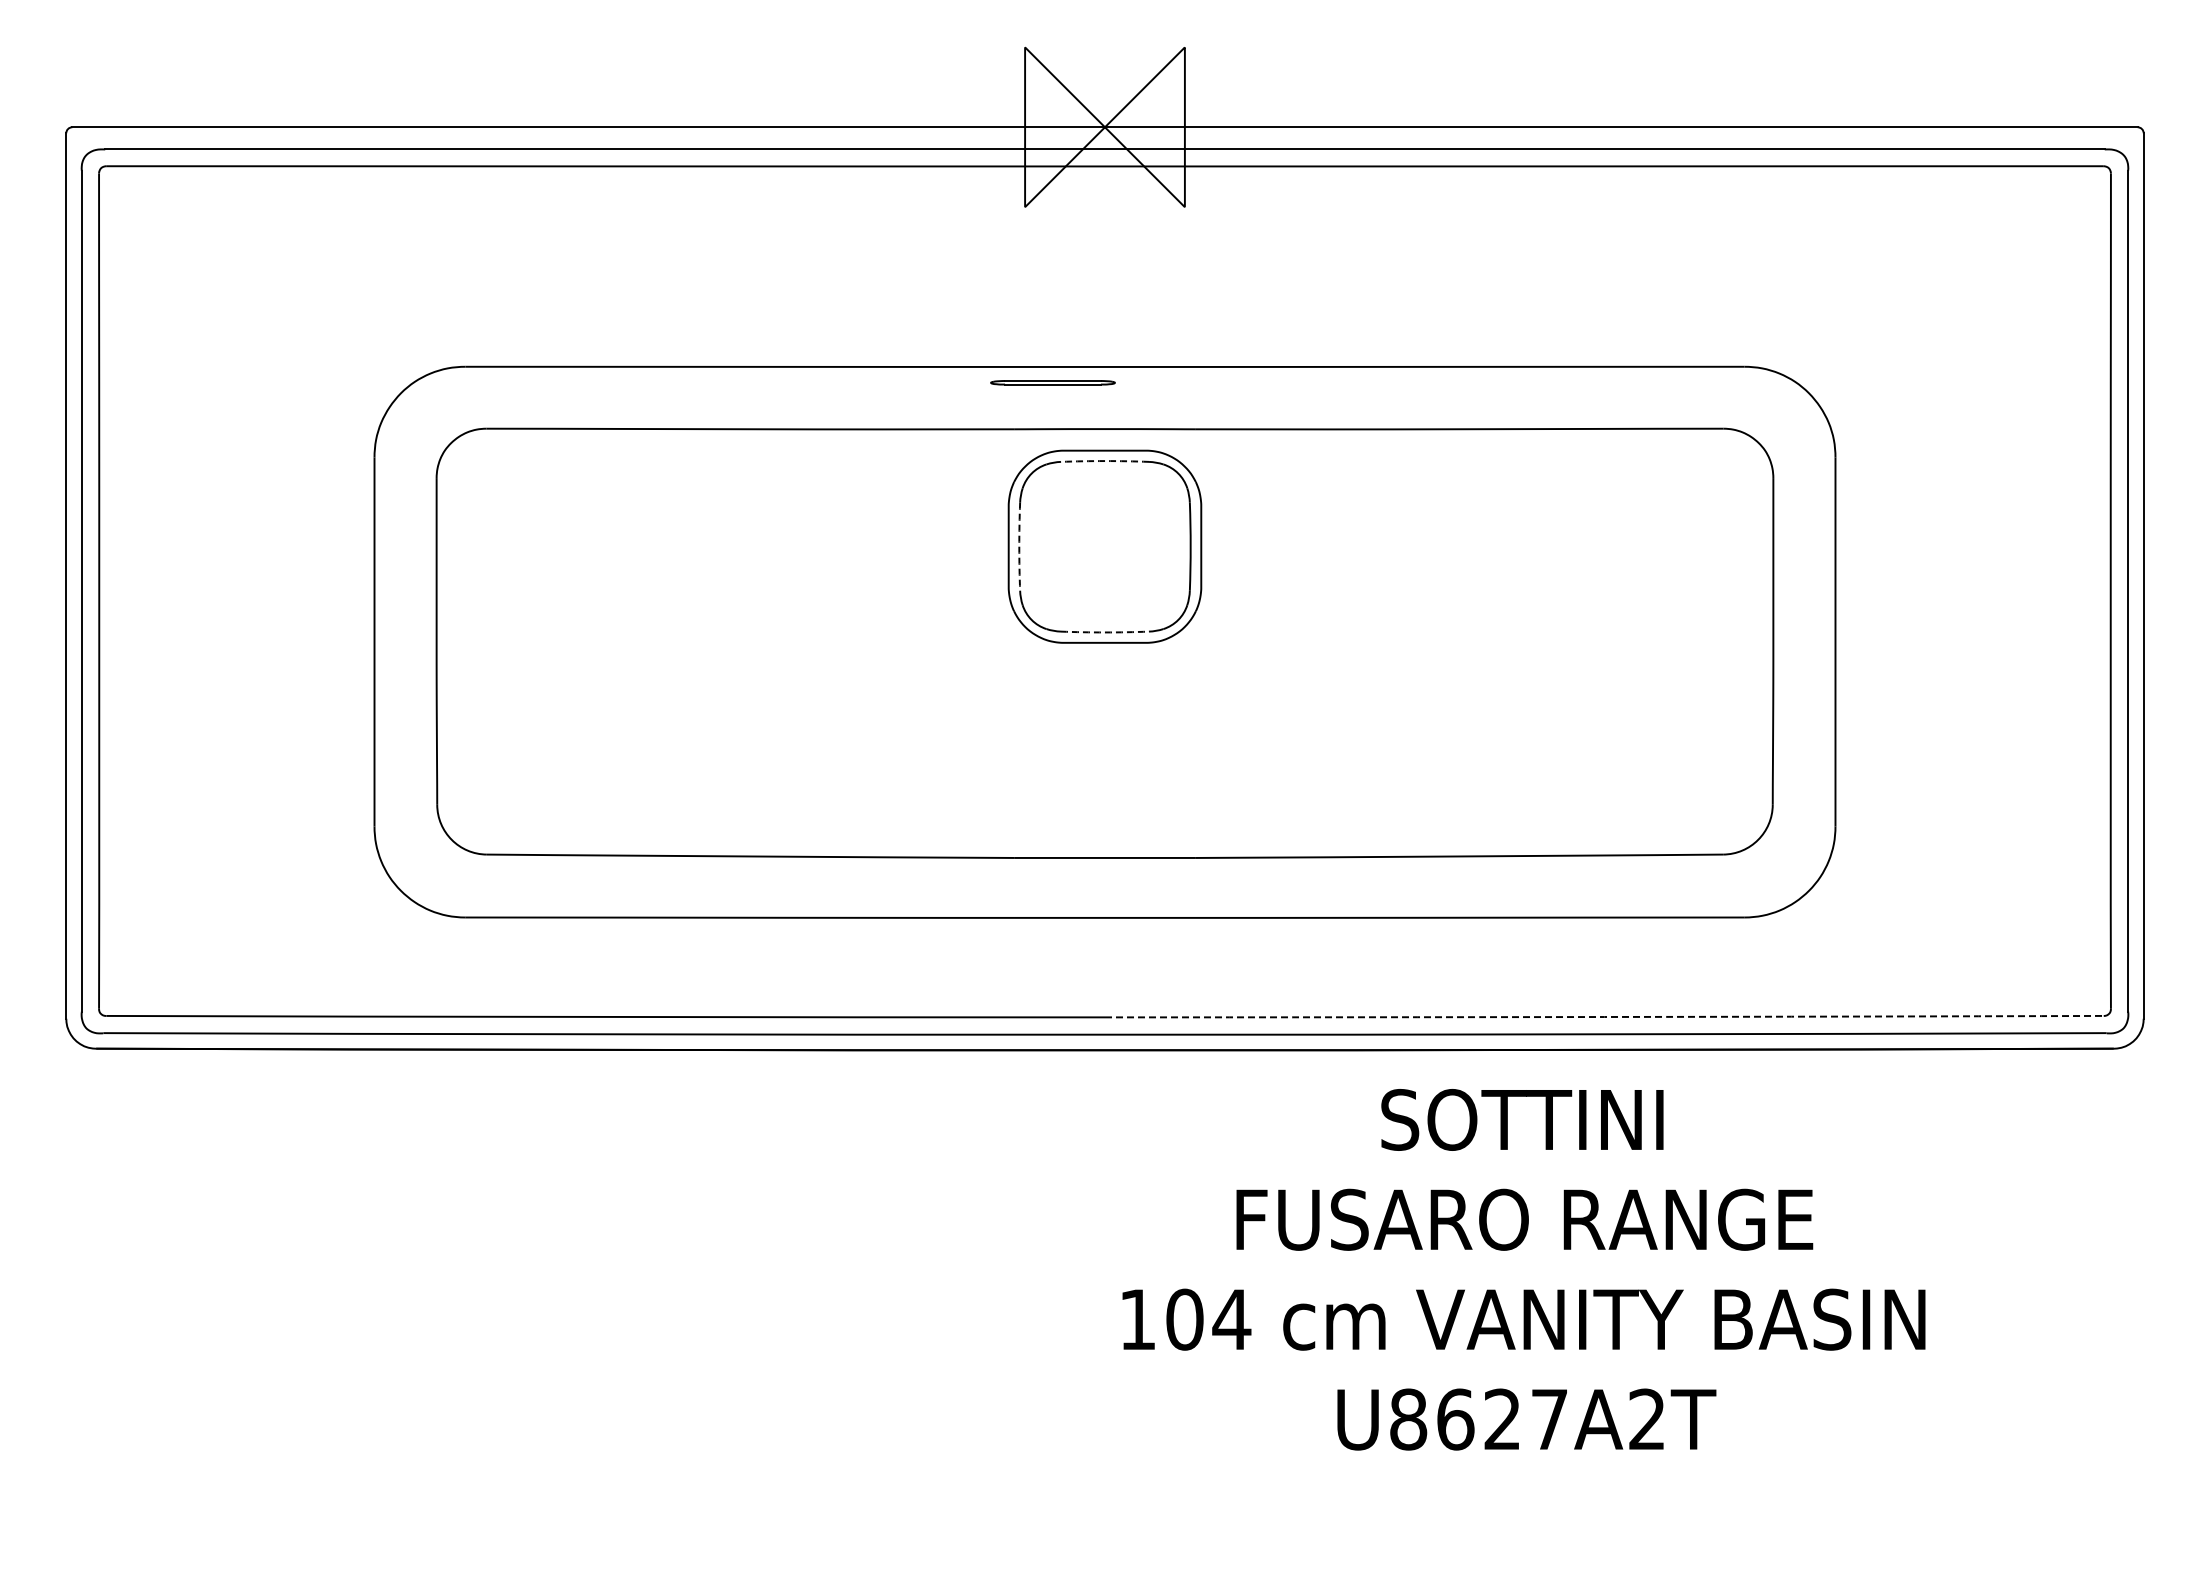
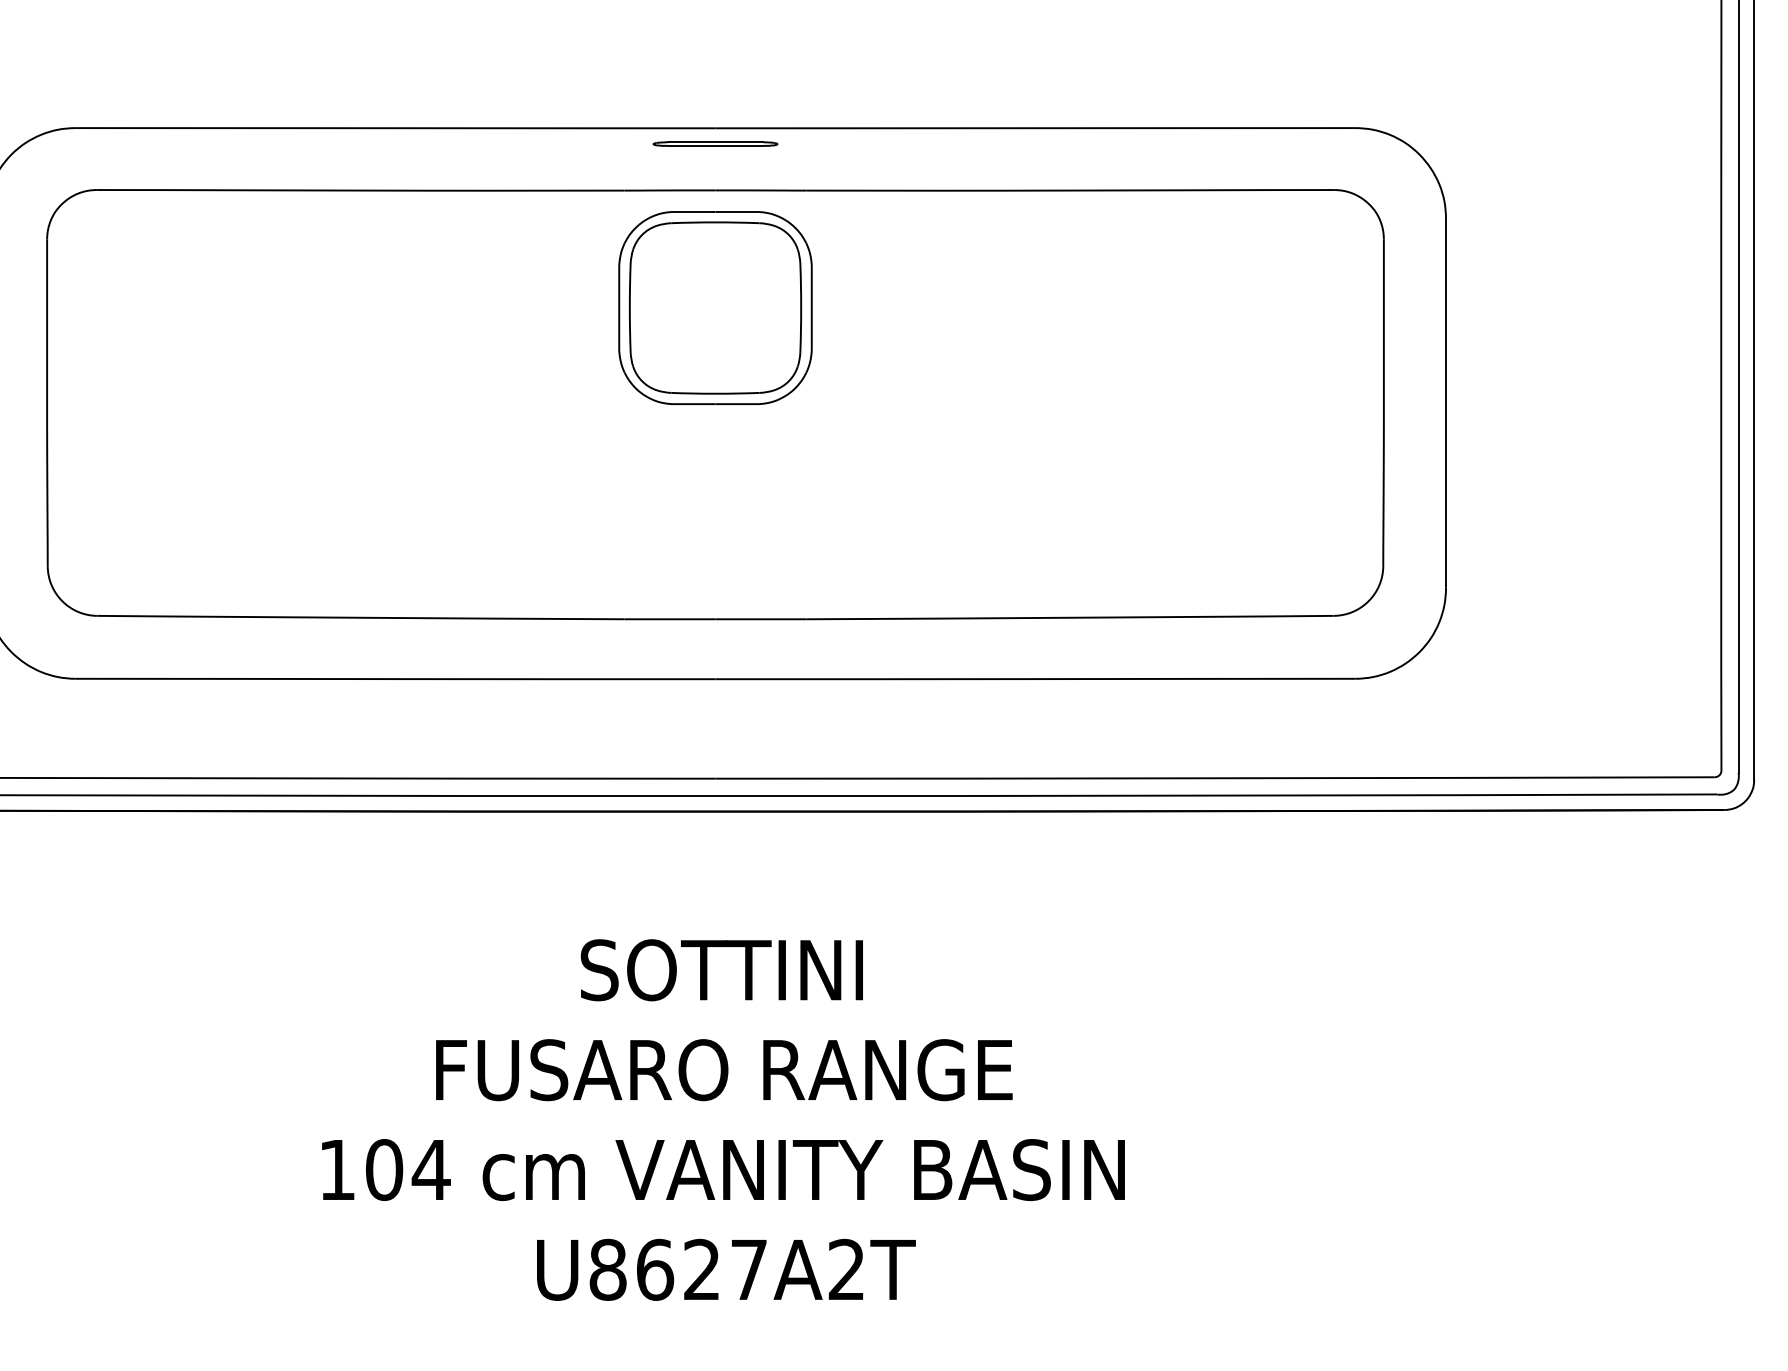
part: (1052, 382) -> (715, 143), moved
arc: (1104, 461) -> (715, 222), dashed -> solid
arc: (1019, 546) -> (630, 307), dashed -> solid
arc: (1105, 632) -> (716, 393), dashed -> solid
arc: (1604, 1017) -> (1215, 778), dashed -> solid
text: (1523, 1269) -> (723, 1119), moved

